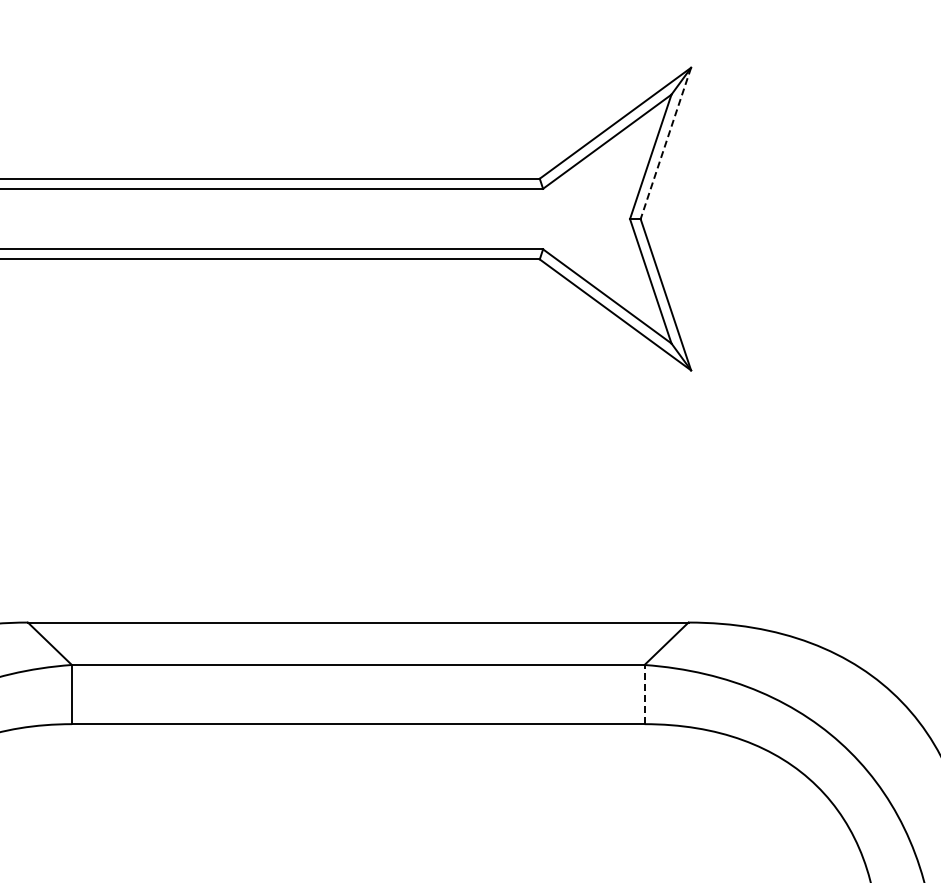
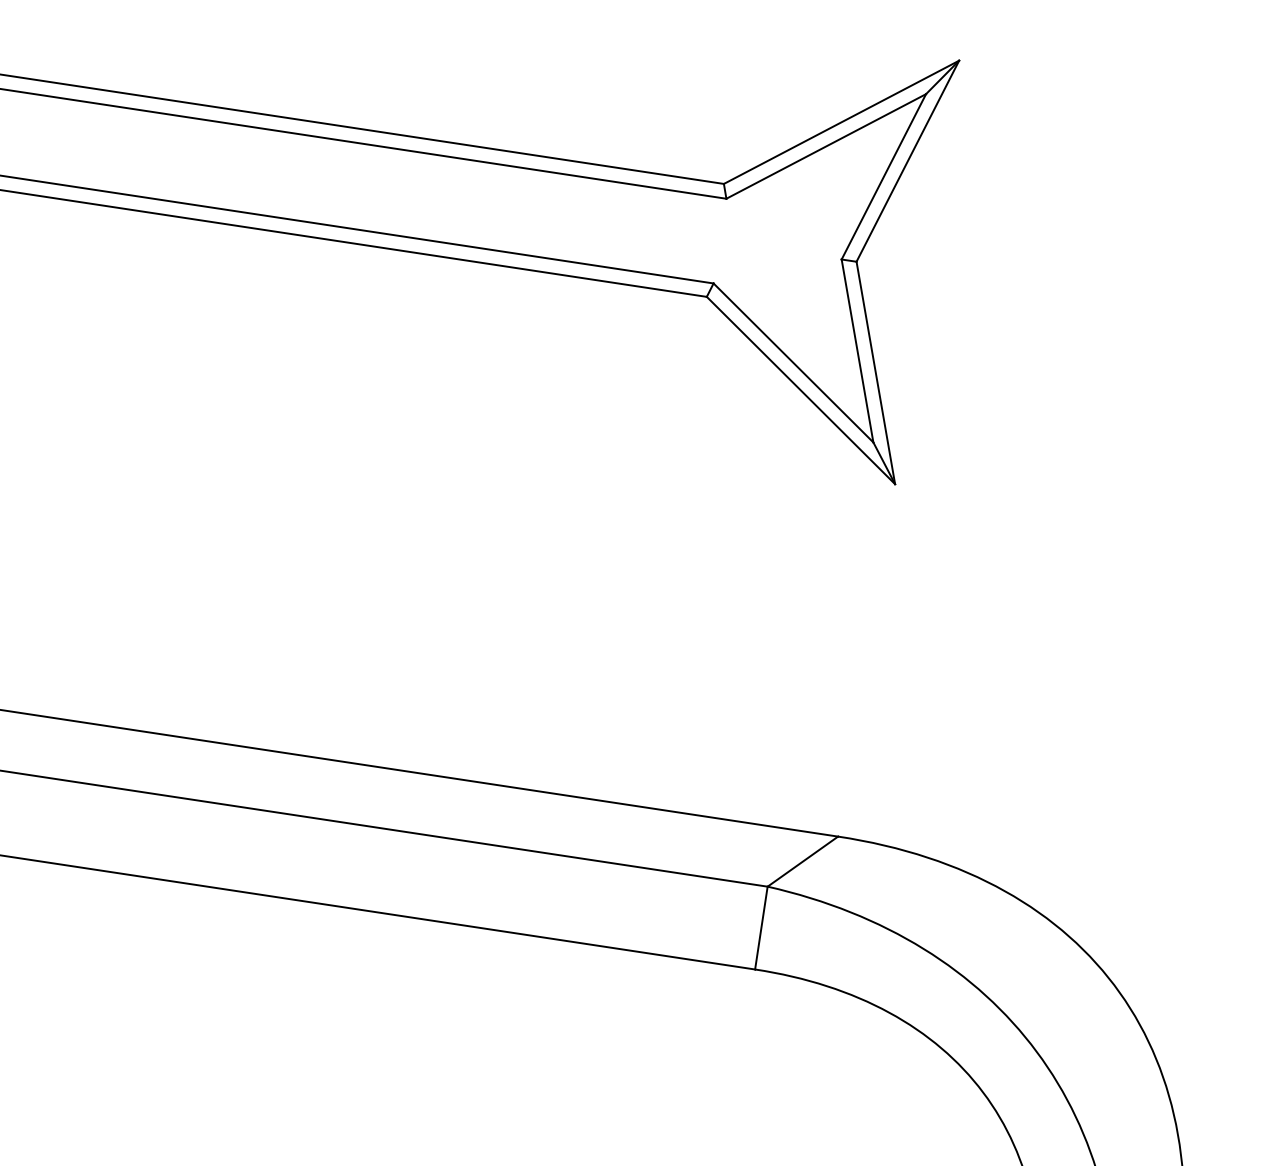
line: (665, 143) -> (907, 161), dashed -> solid
line: (644, 694) -> (761, 927), dashed -> solid

